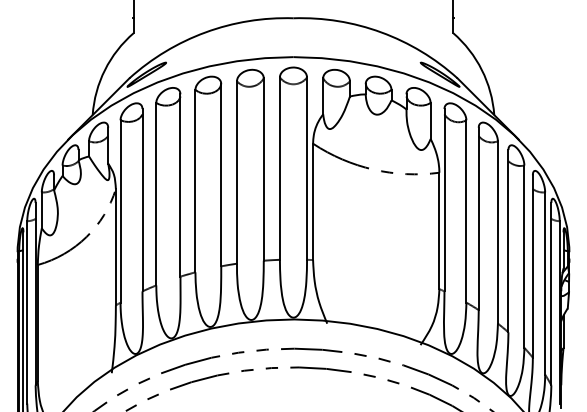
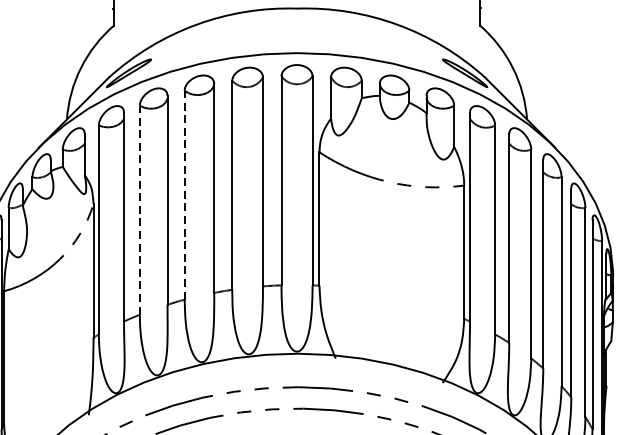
line: (195, 180) -> (184, 194), solid -> dashed
line: (156, 193) -> (140, 209), solid -> dashed

